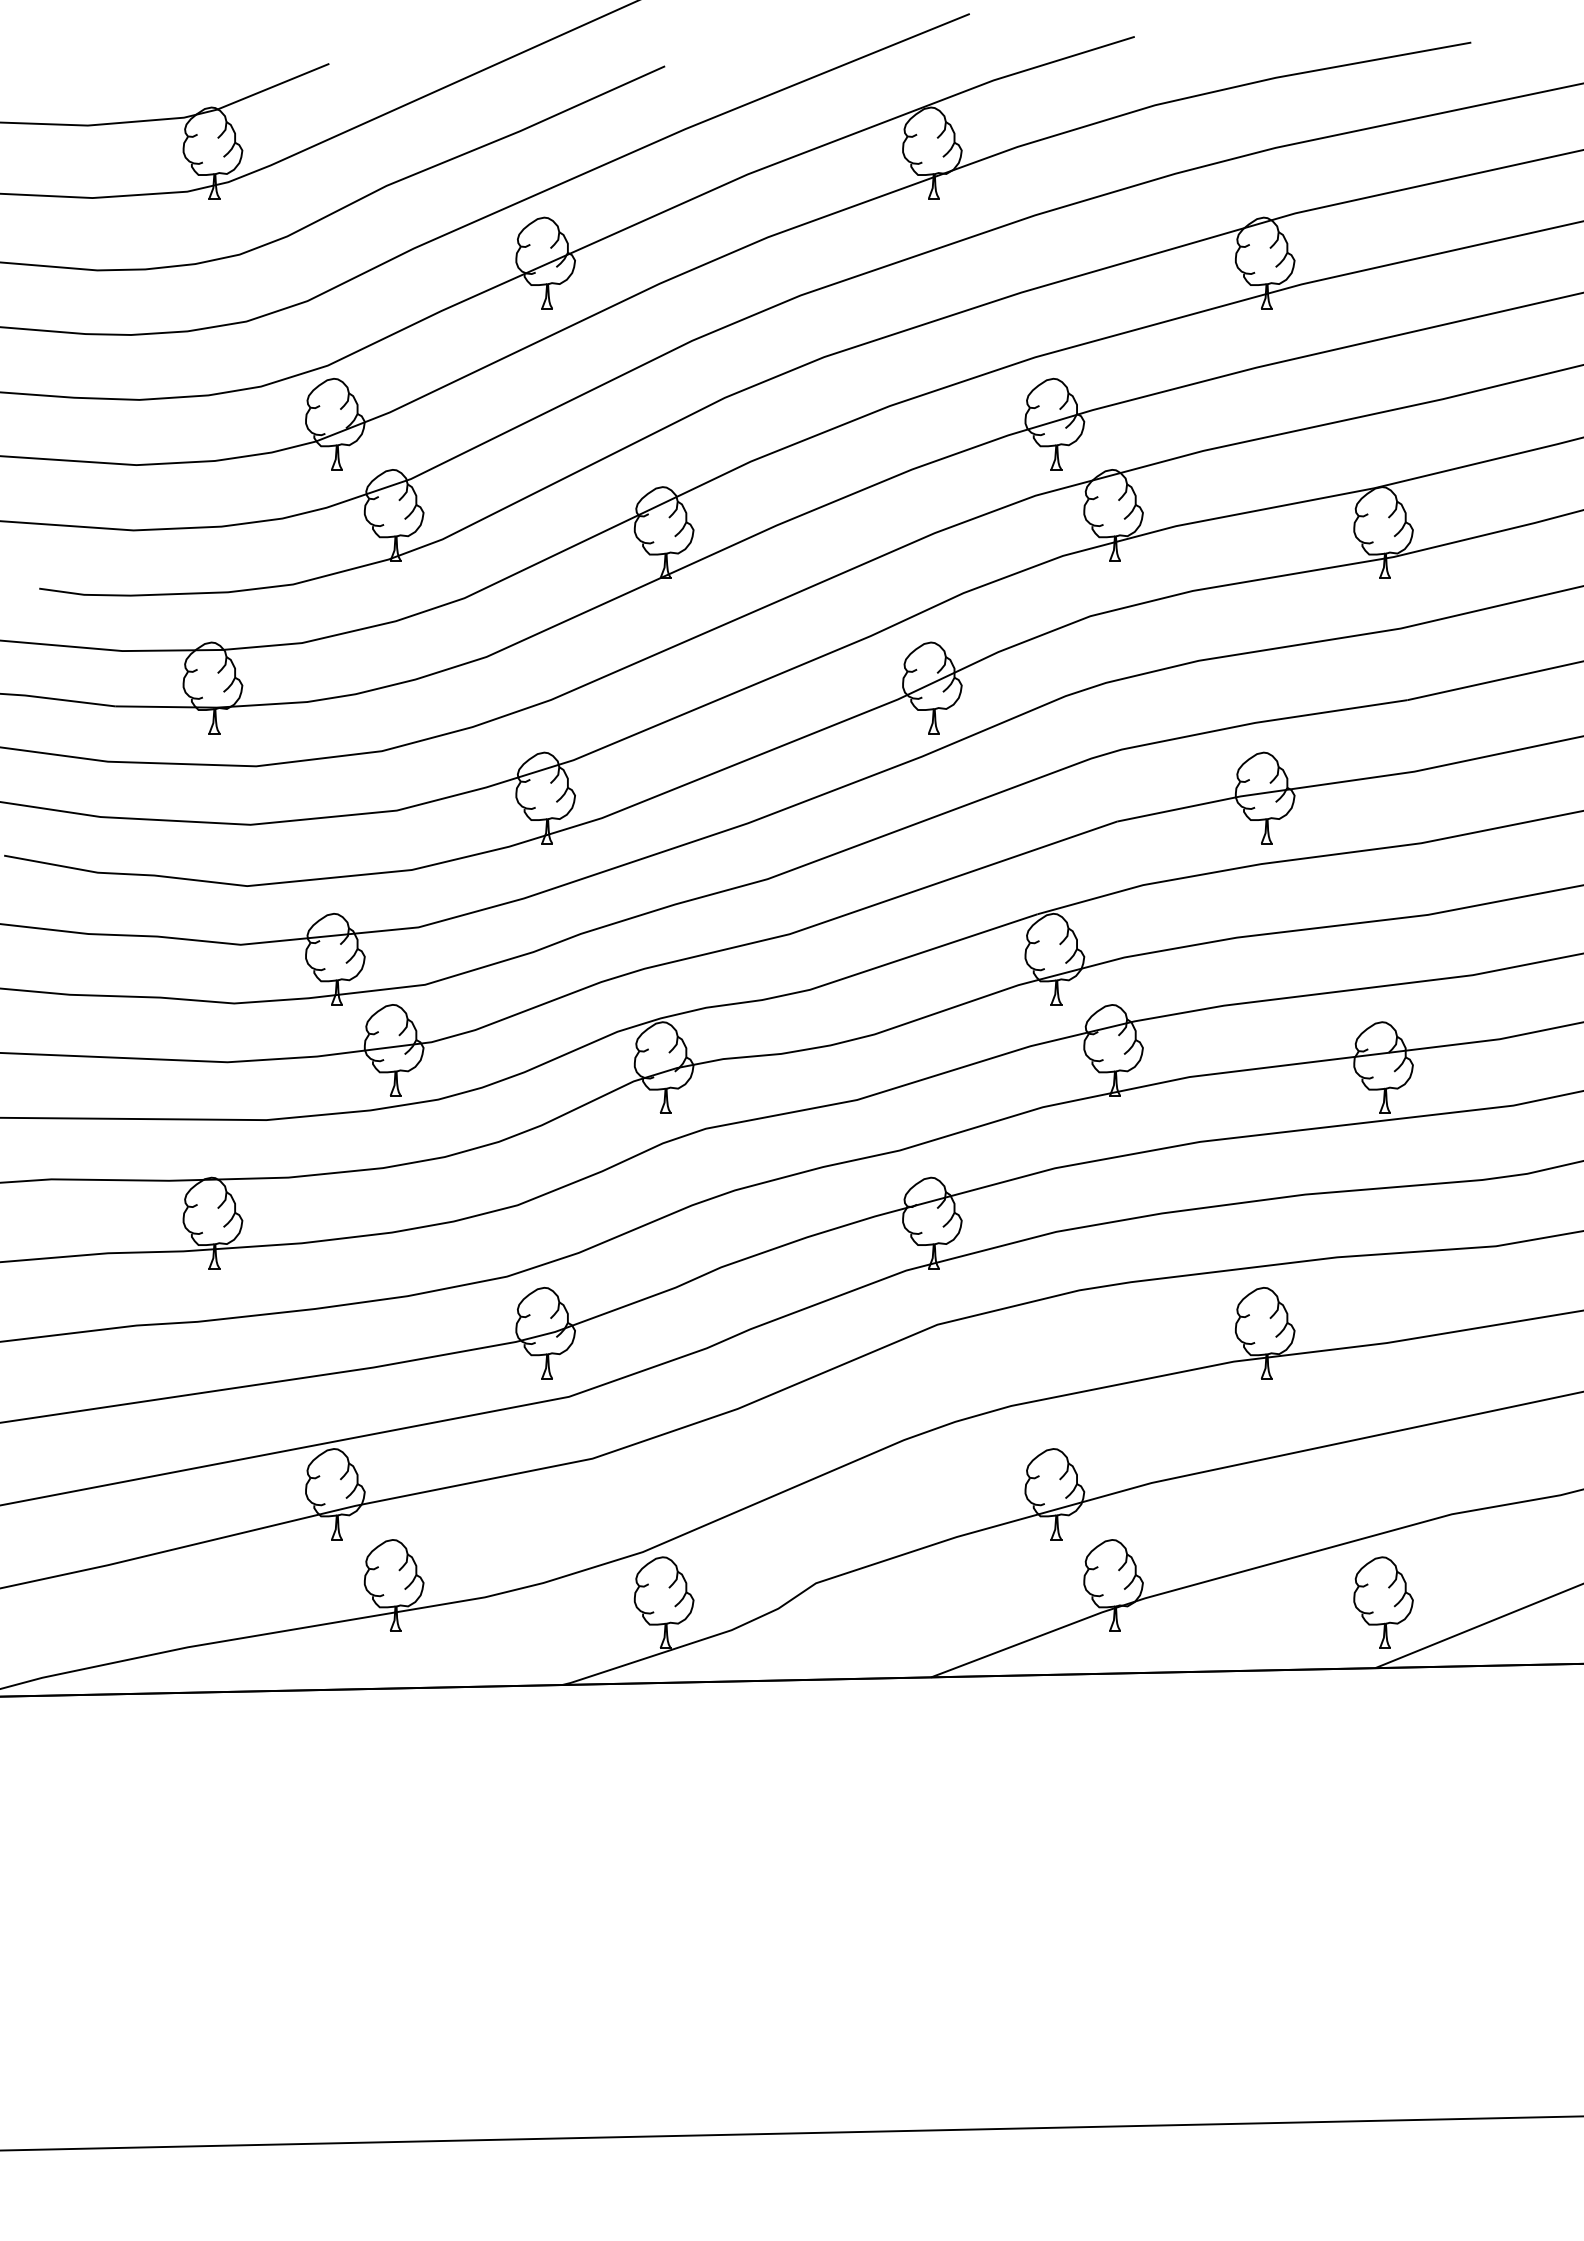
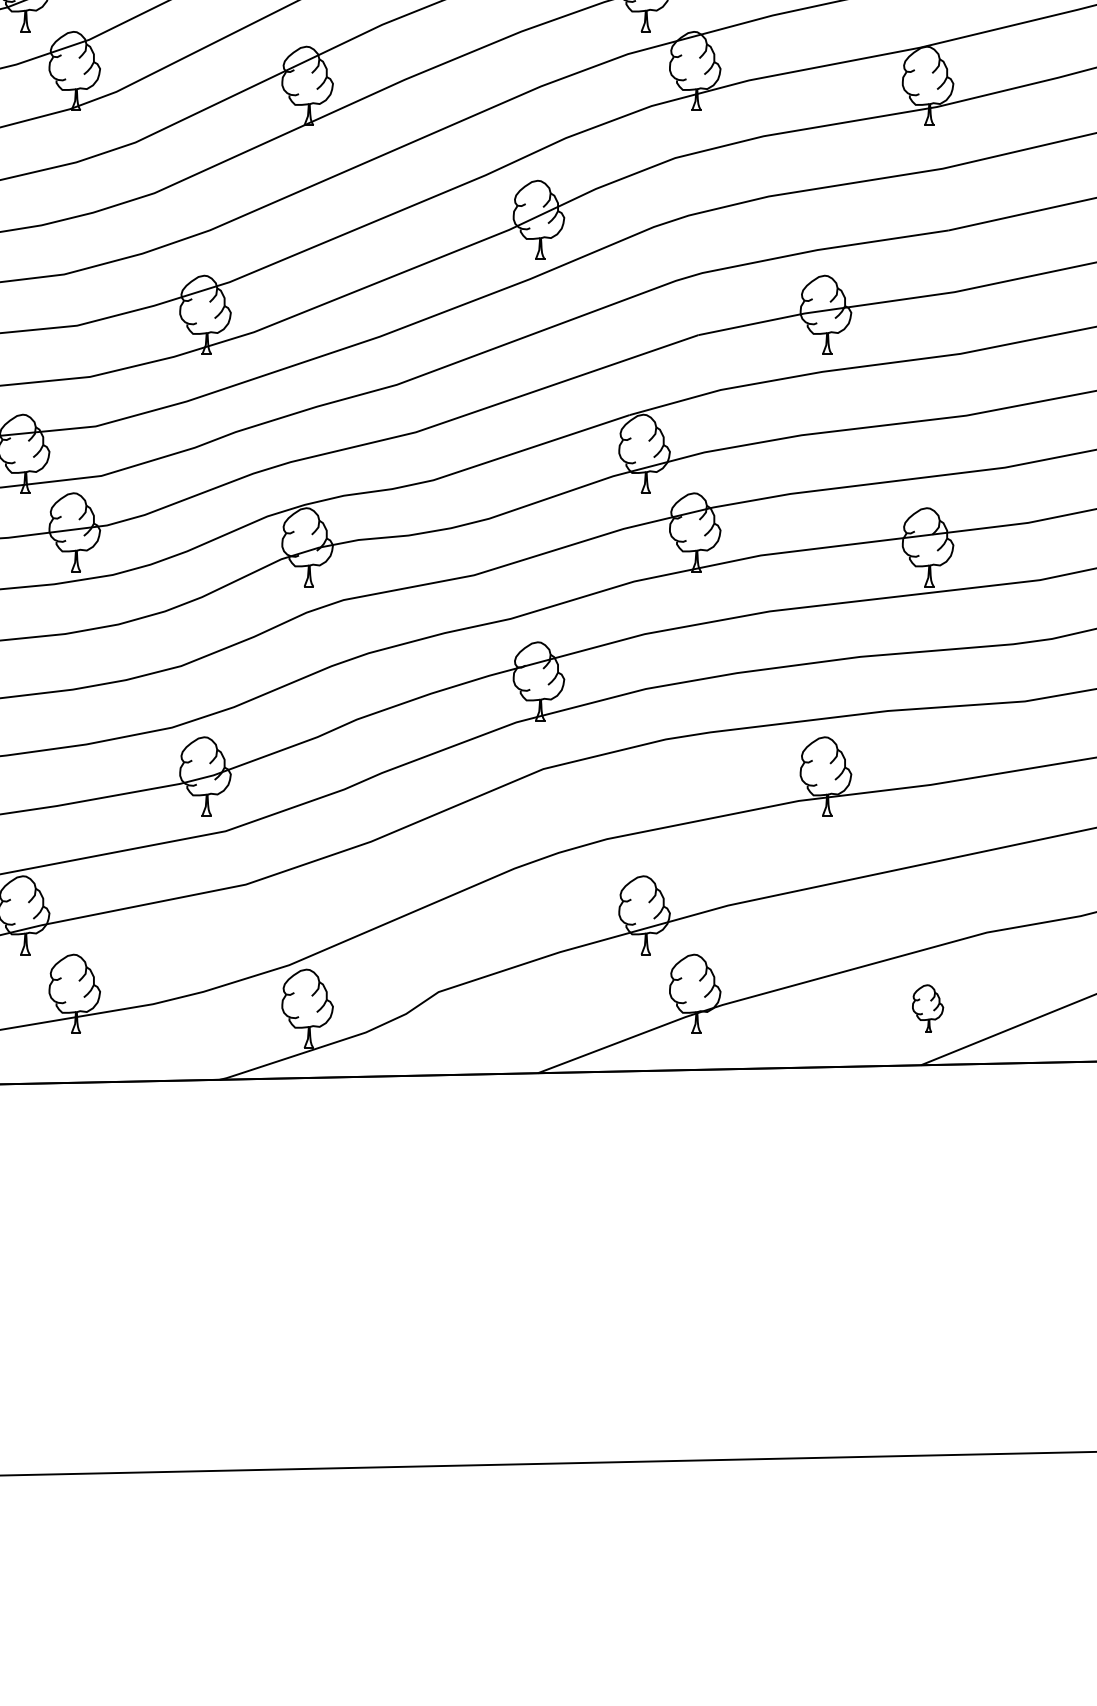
part: (1383, 1602) -> (928, 1008), size x0.6

